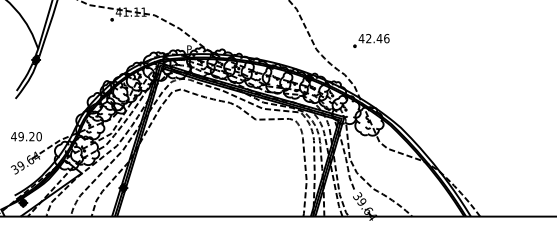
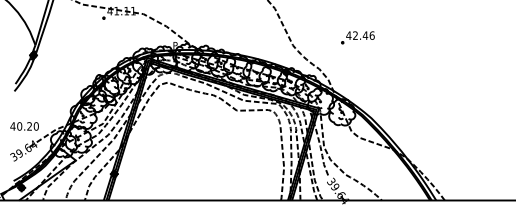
part: (371, 40) -> (358, 37), moved
text: (20, 136) -> (19, 126), 49.20 -> 40.20

